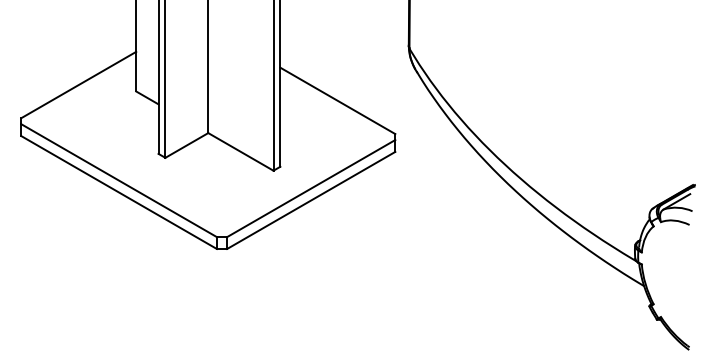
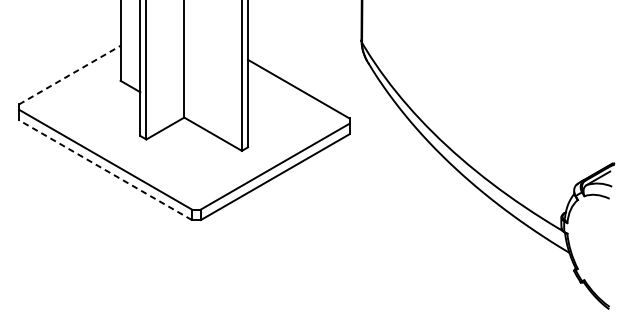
line: (79, 84) -> (70, 74), solid -> dashed
line: (119, 192) -> (105, 170), solid -> dashed

